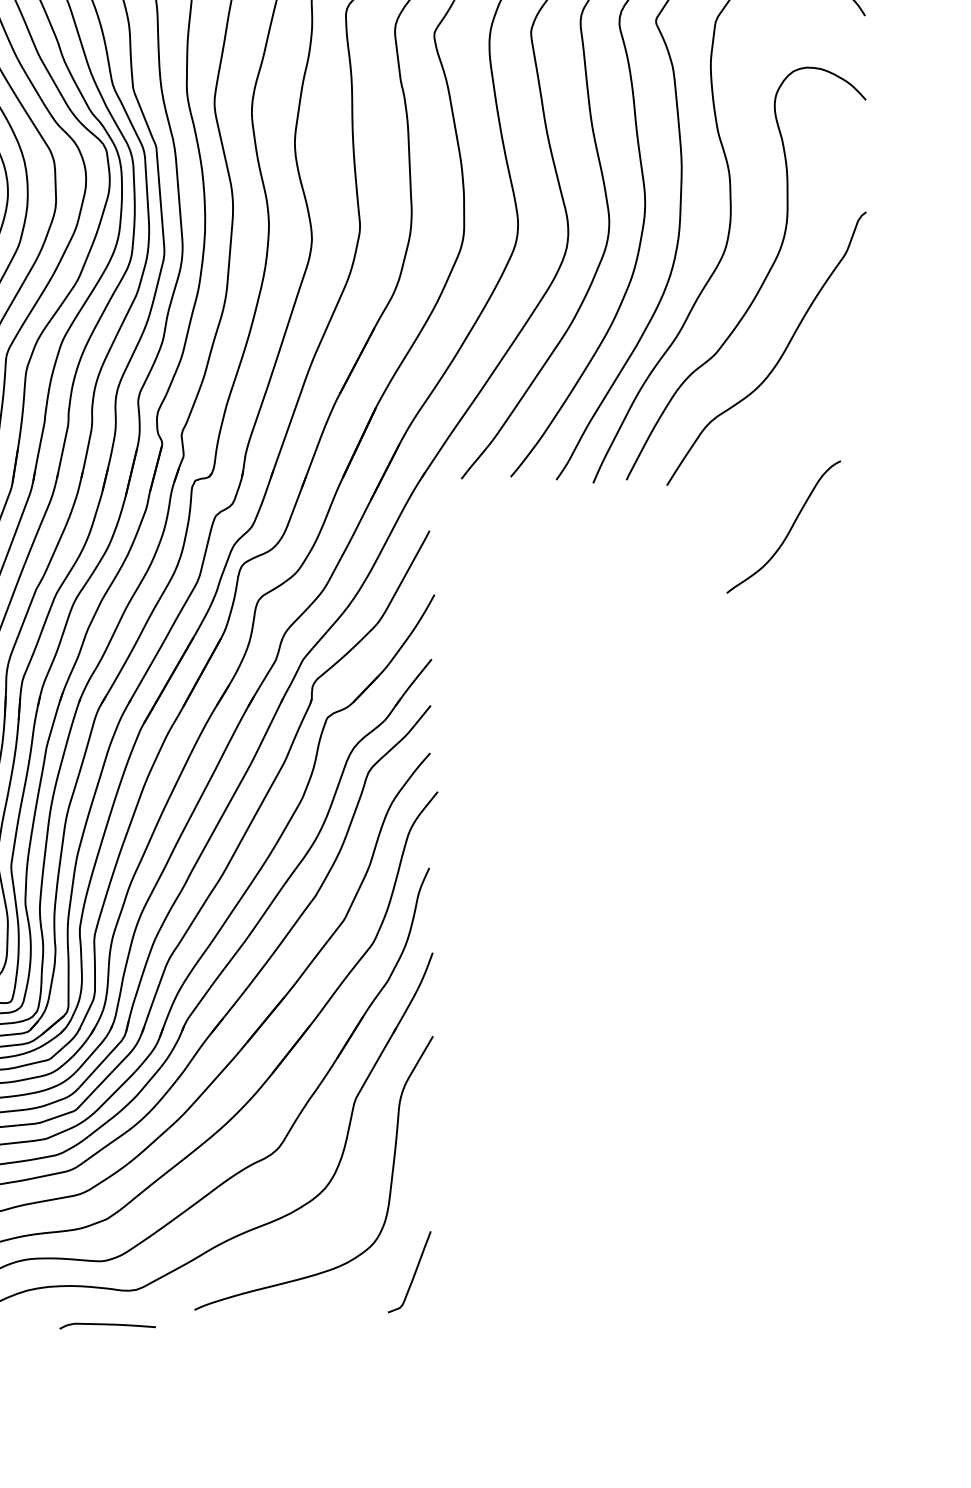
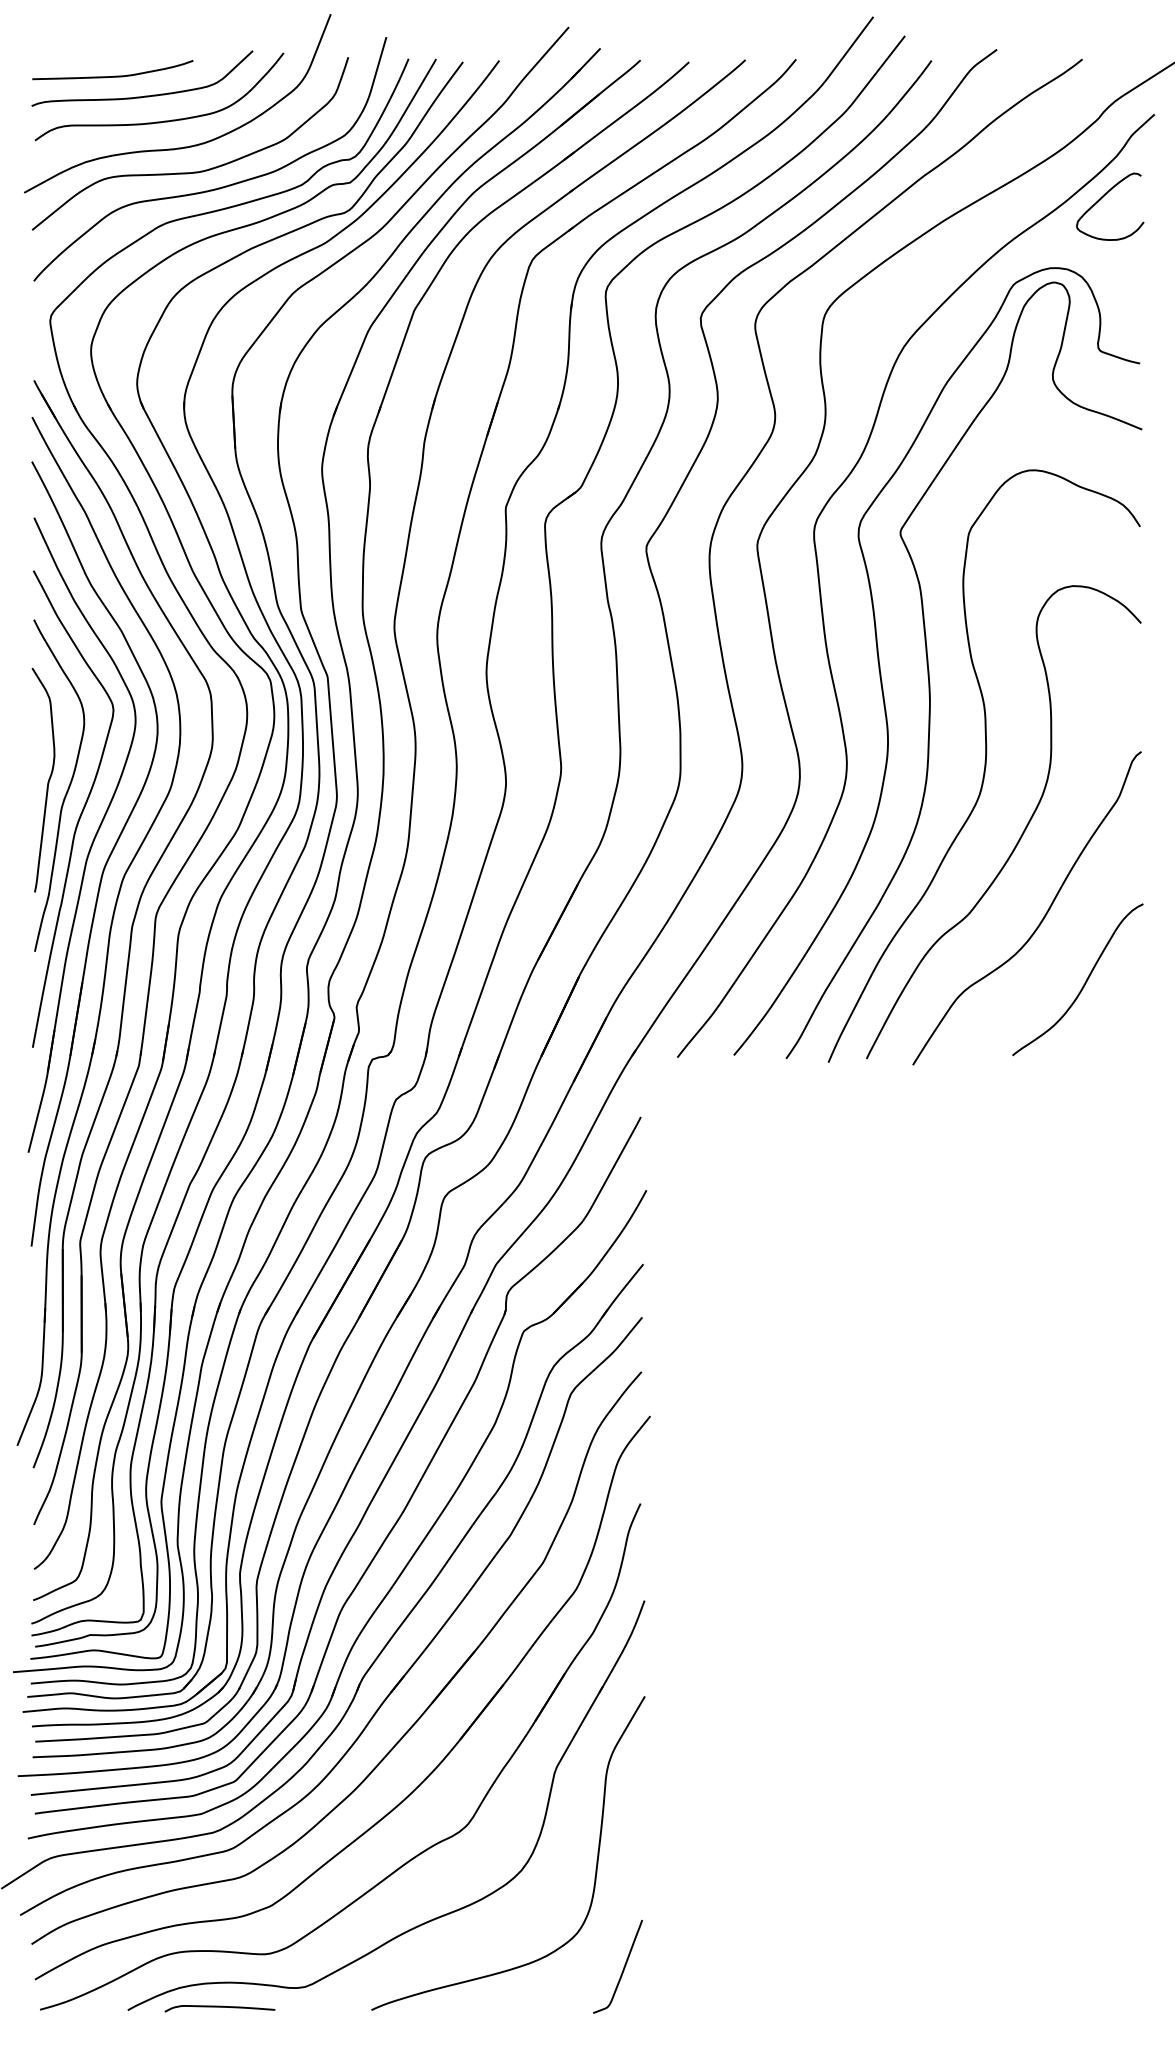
curve: (789, 529) -> (1084, 982), moved
curve: (107, 1325) -> (219, 2007), moved

